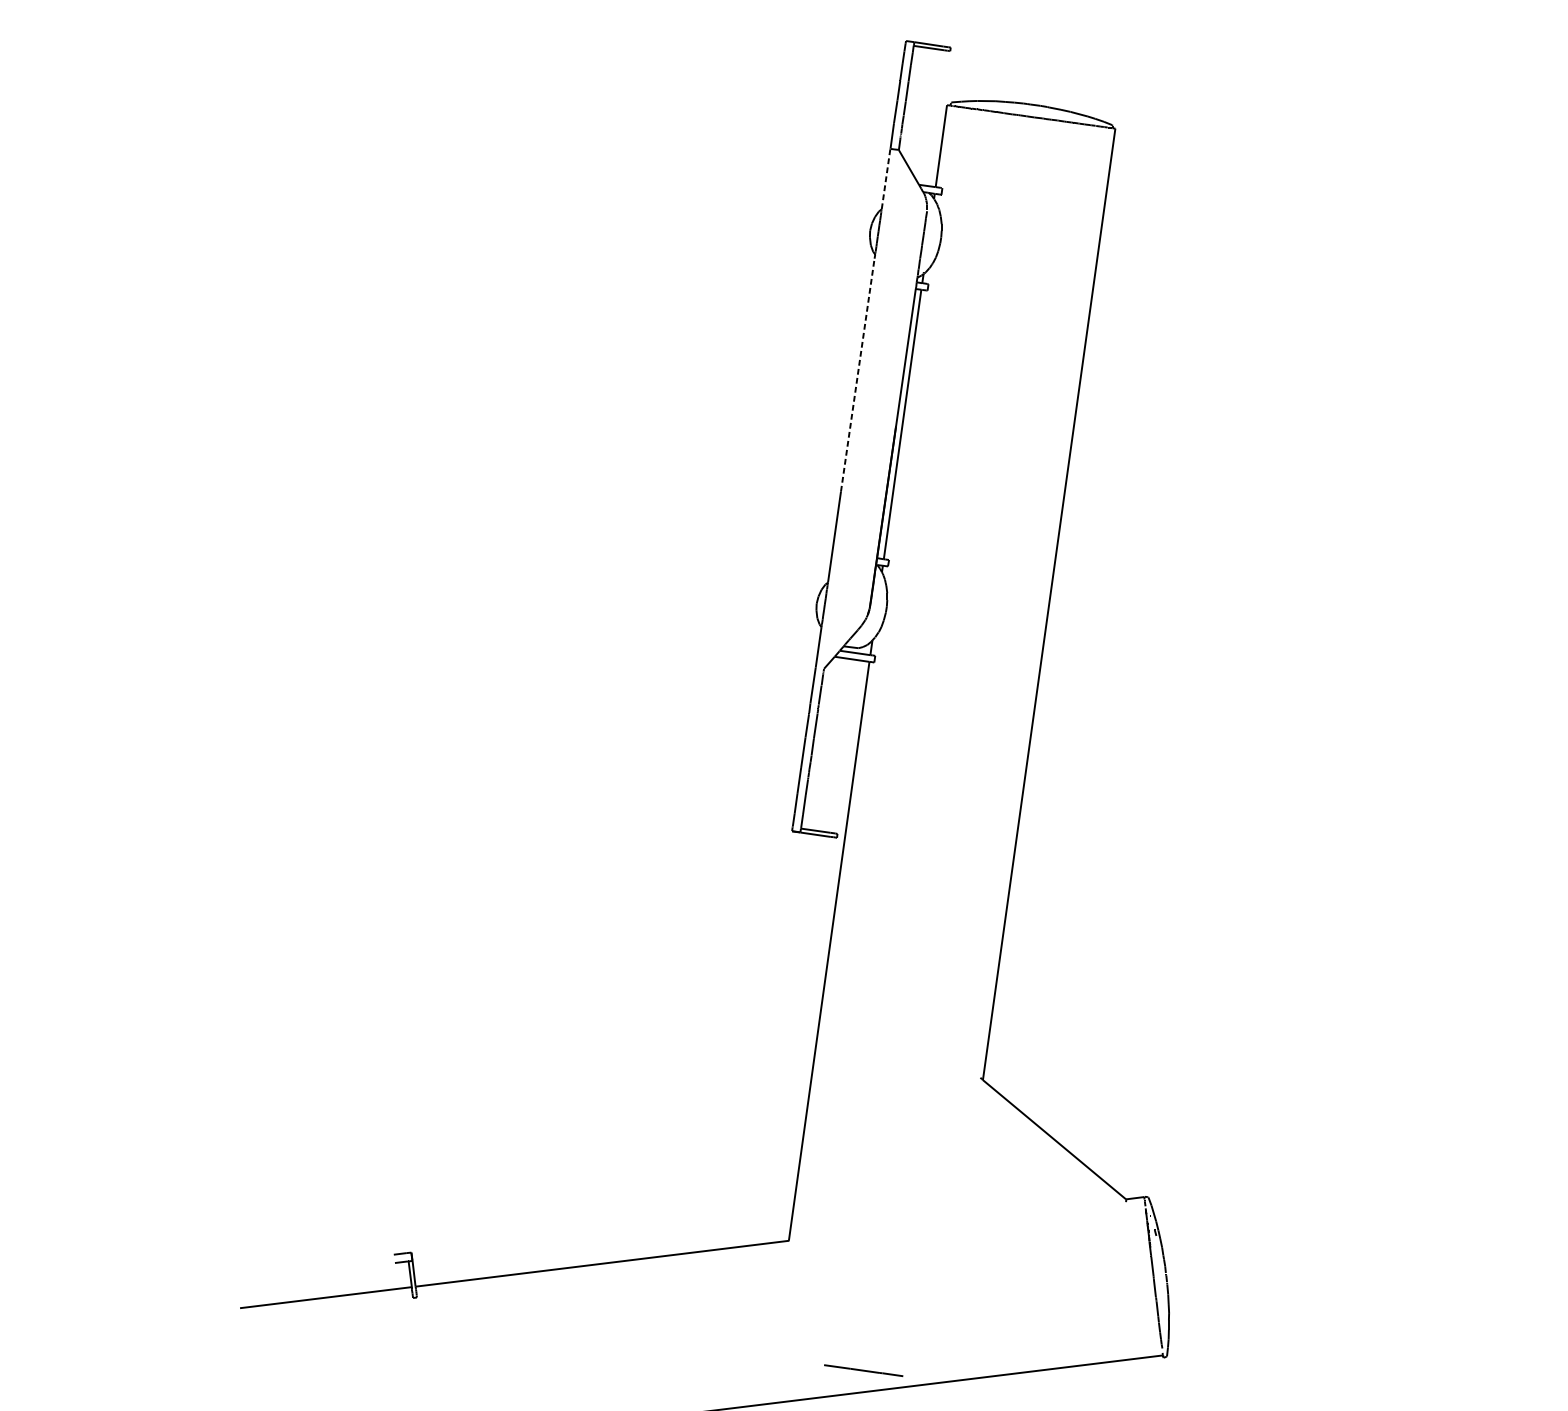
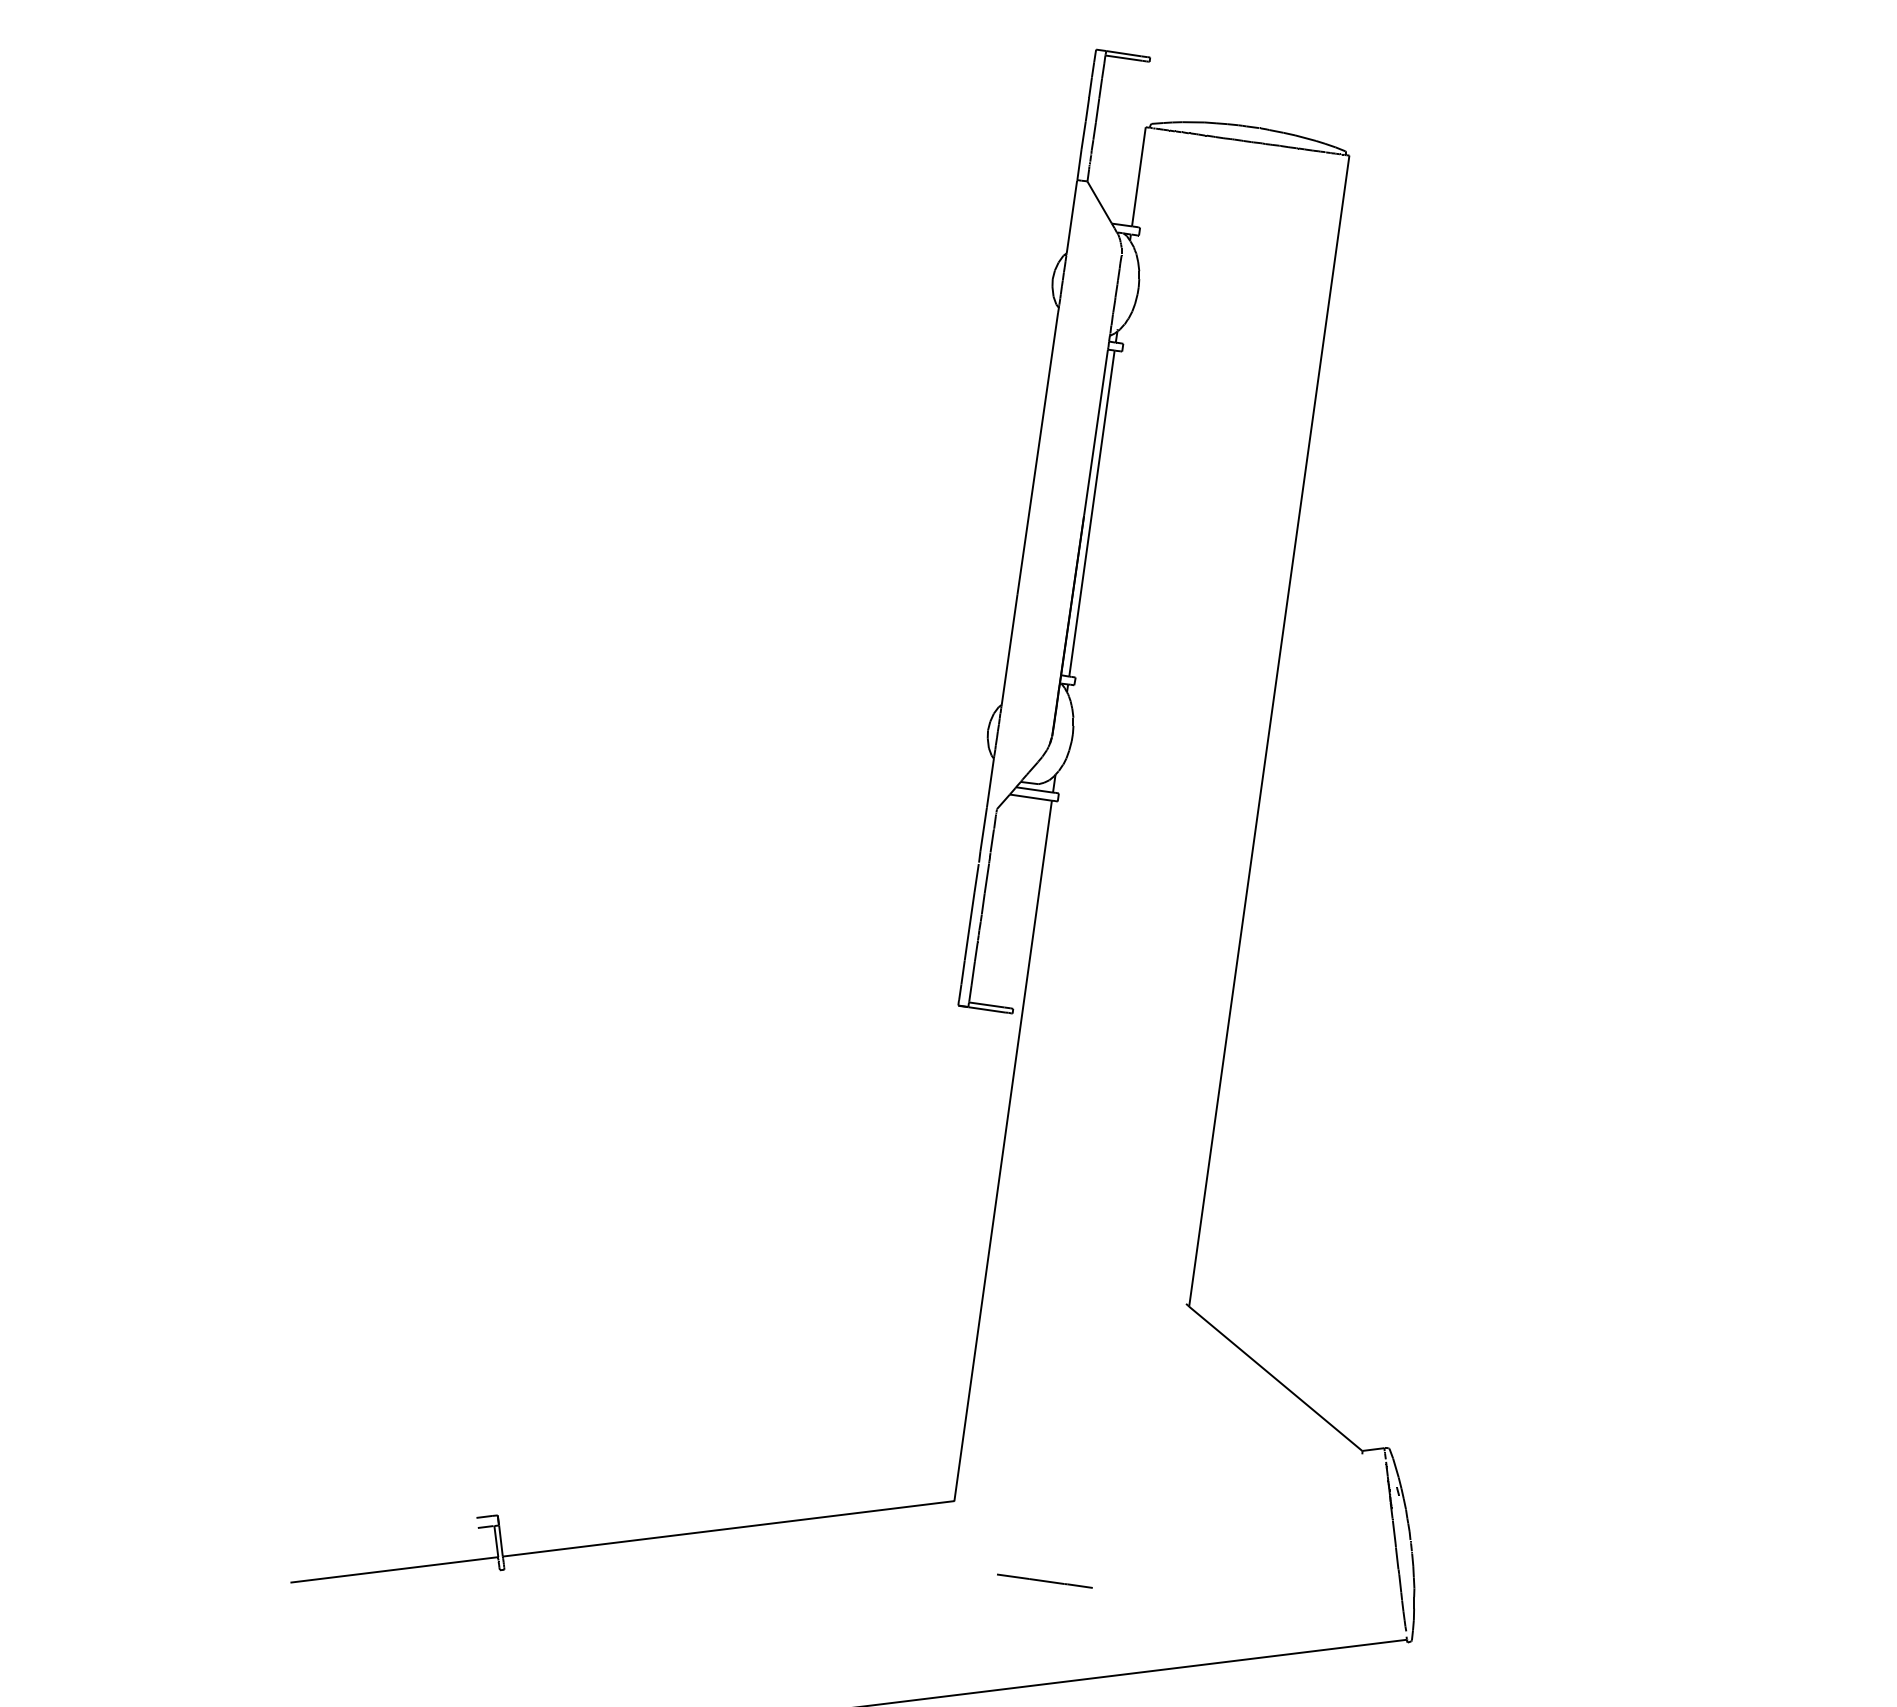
line: (885, 179) -> (1071, 217), dashed -> solid
line: (857, 374) -> (1037, 453), dashed -> solid
line: (863, 1370) -> (1044, 1580), moved

